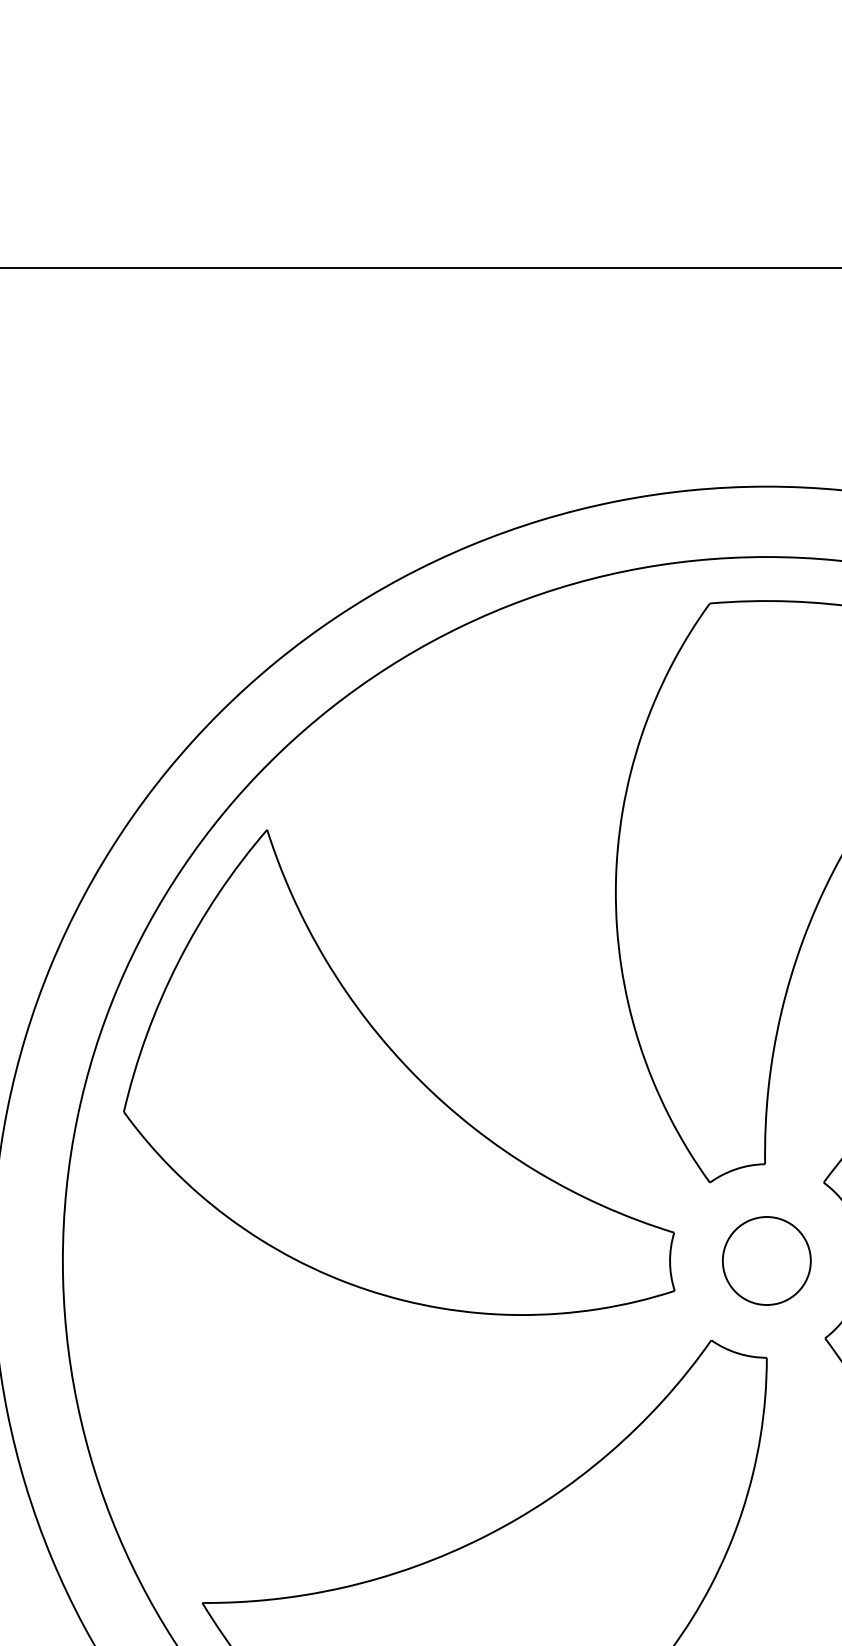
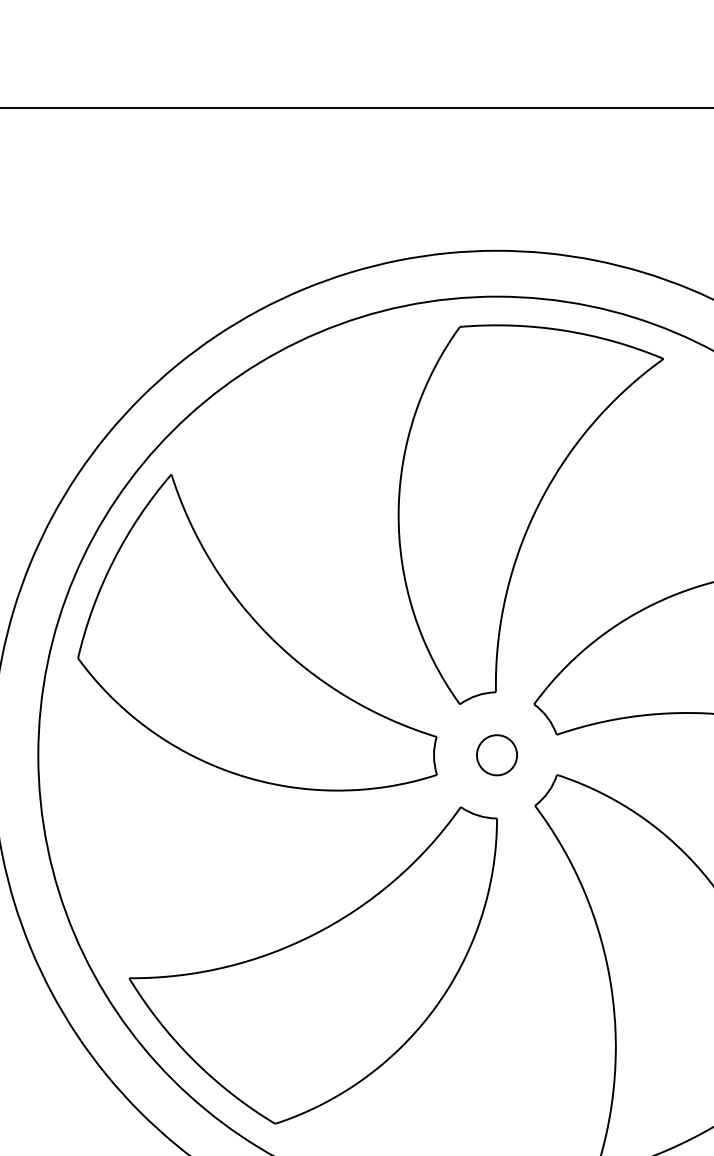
circle: (765, 1259) -> (496, 754), size x0.7

